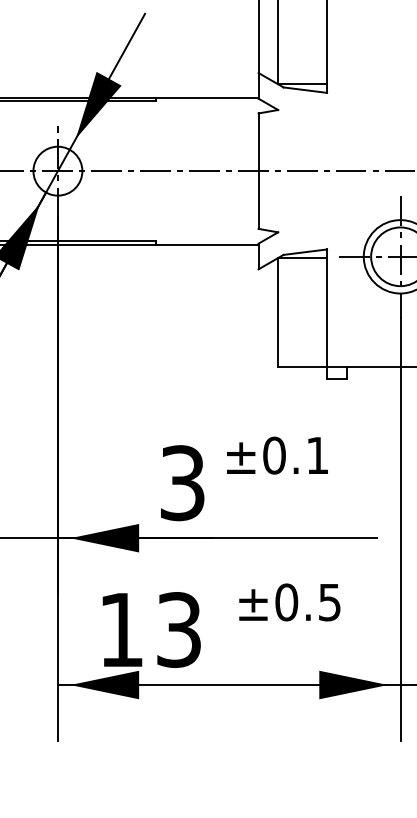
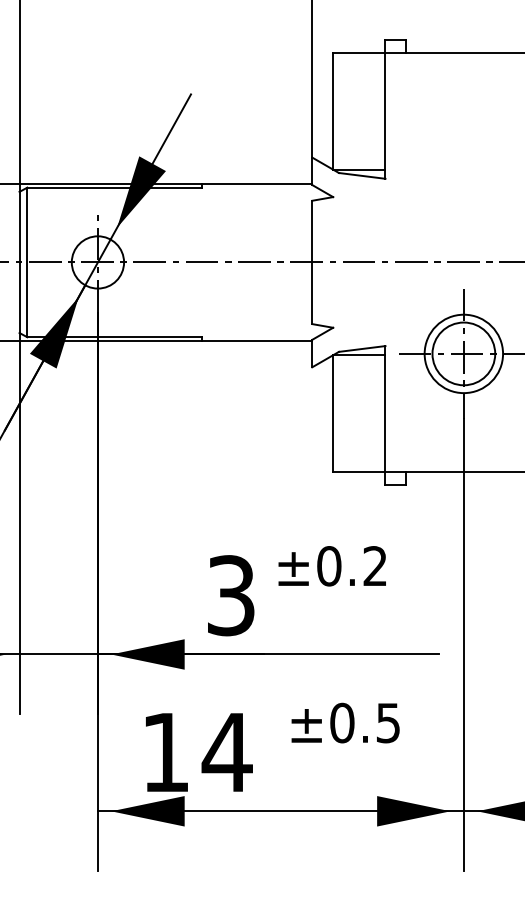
text: (316, 454) -> (374, 565), ±0.1 -> ±0.2
text: (178, 629) -> (226, 752), 13 -> 14

